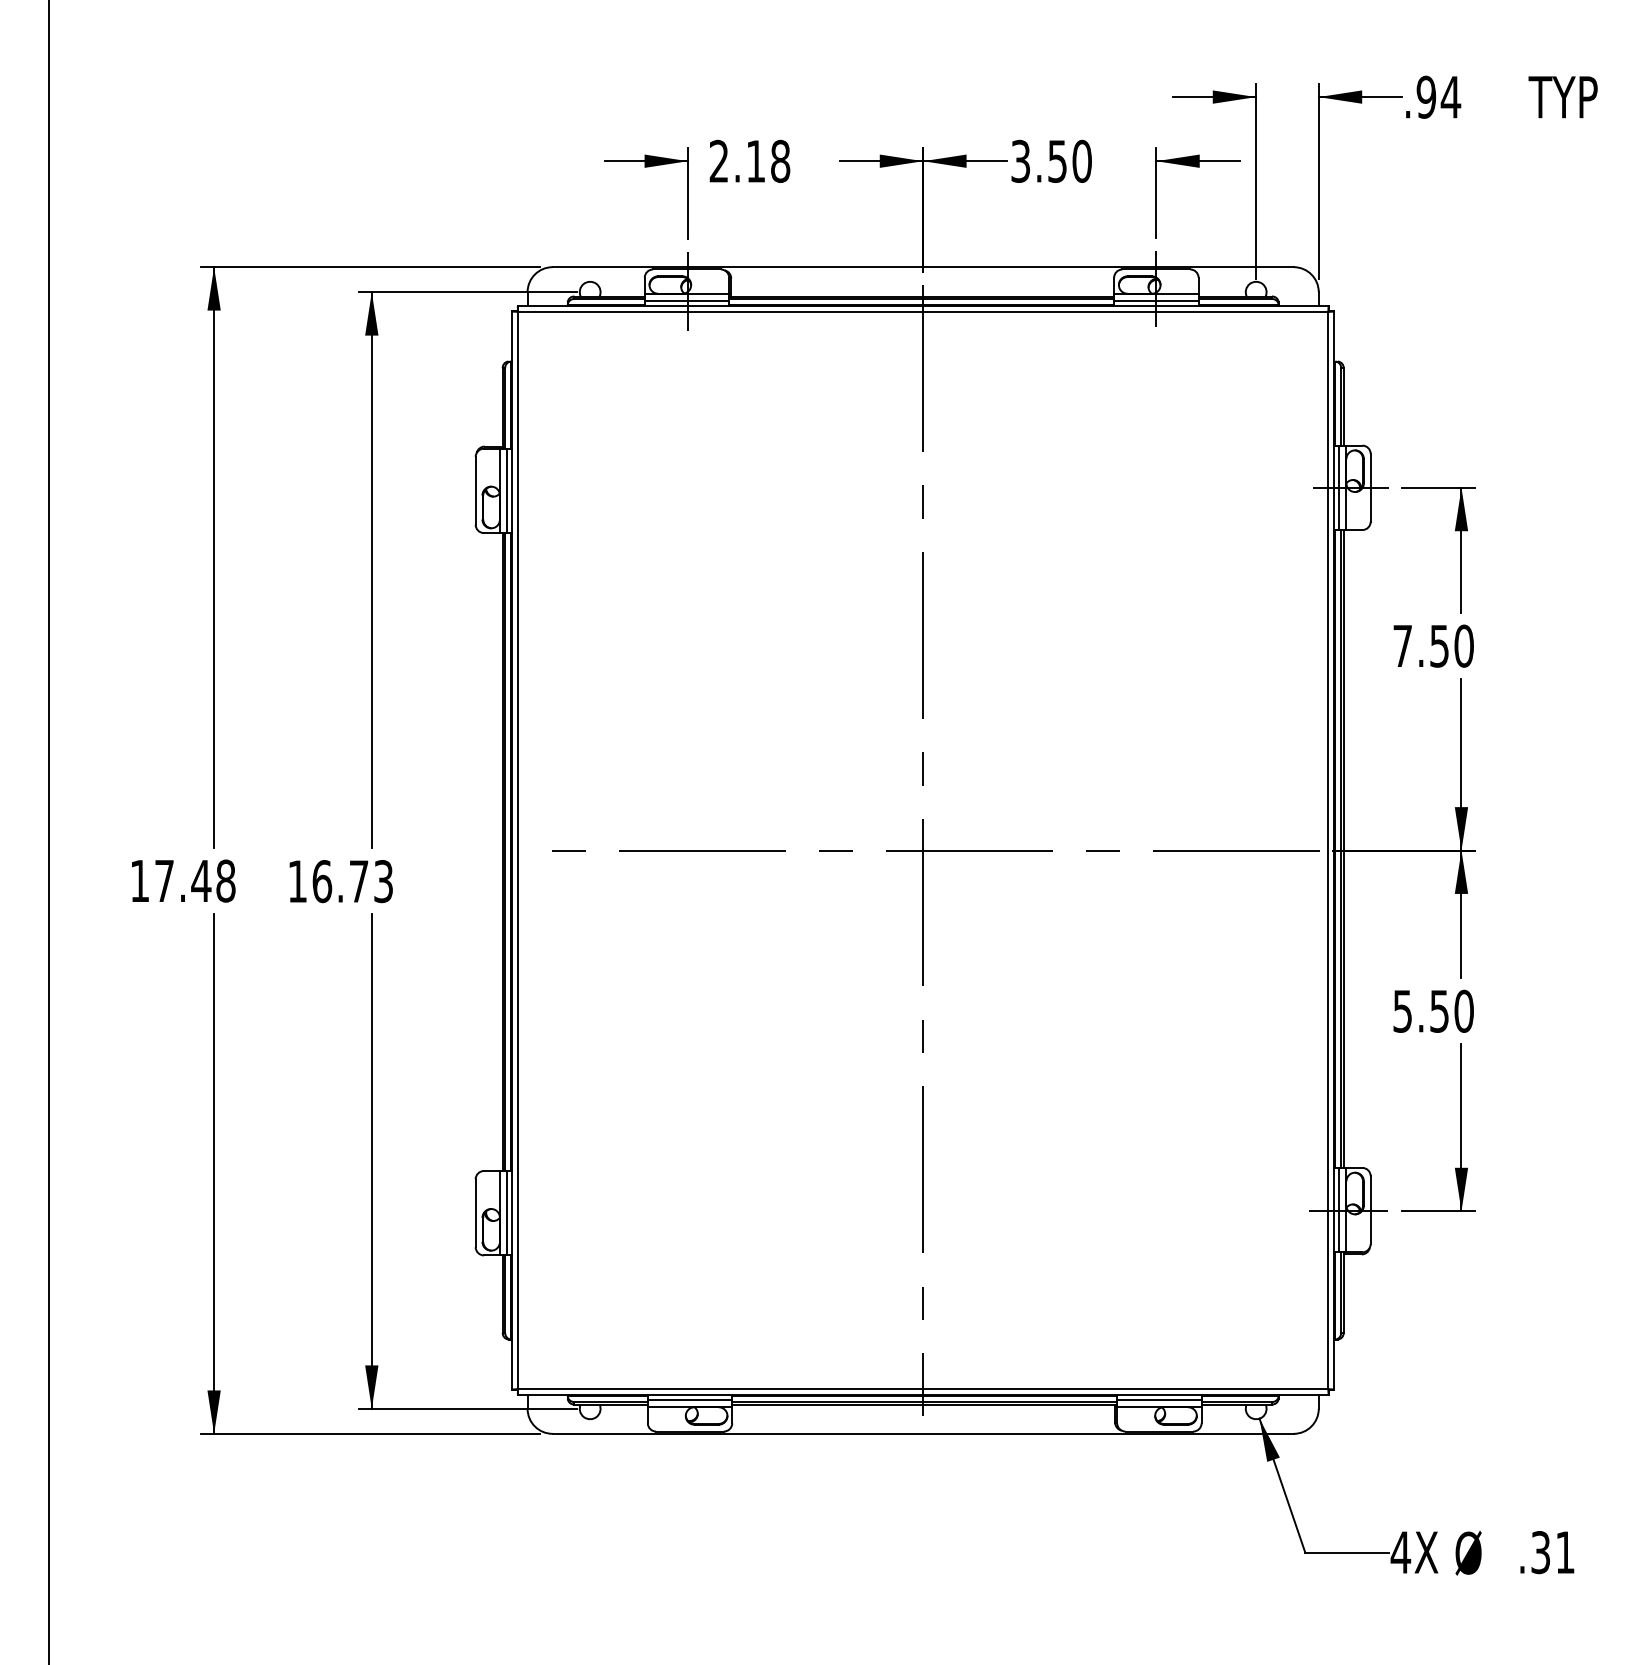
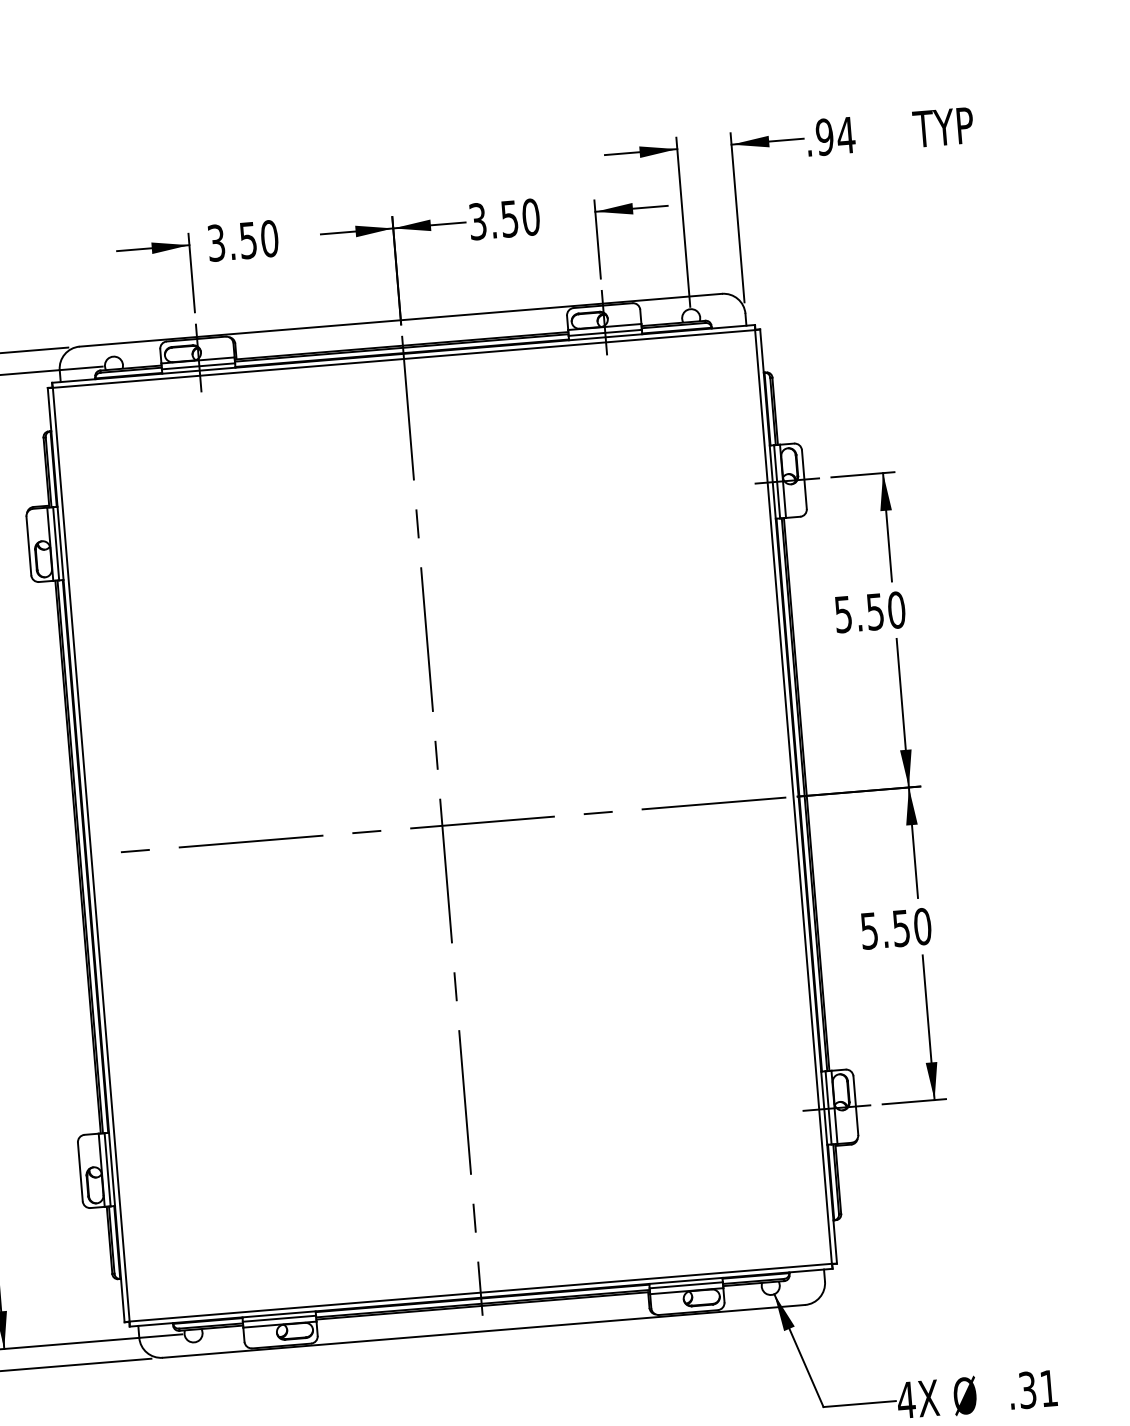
text: (749, 161) -> (242, 241), 2.18 -> 3.50
text: (1402, 646) -> (843, 614), 7.50 -> 5.50

